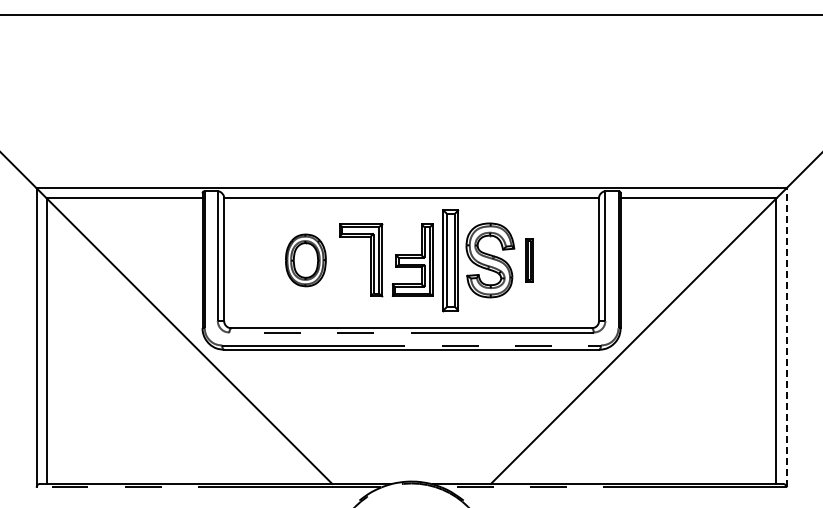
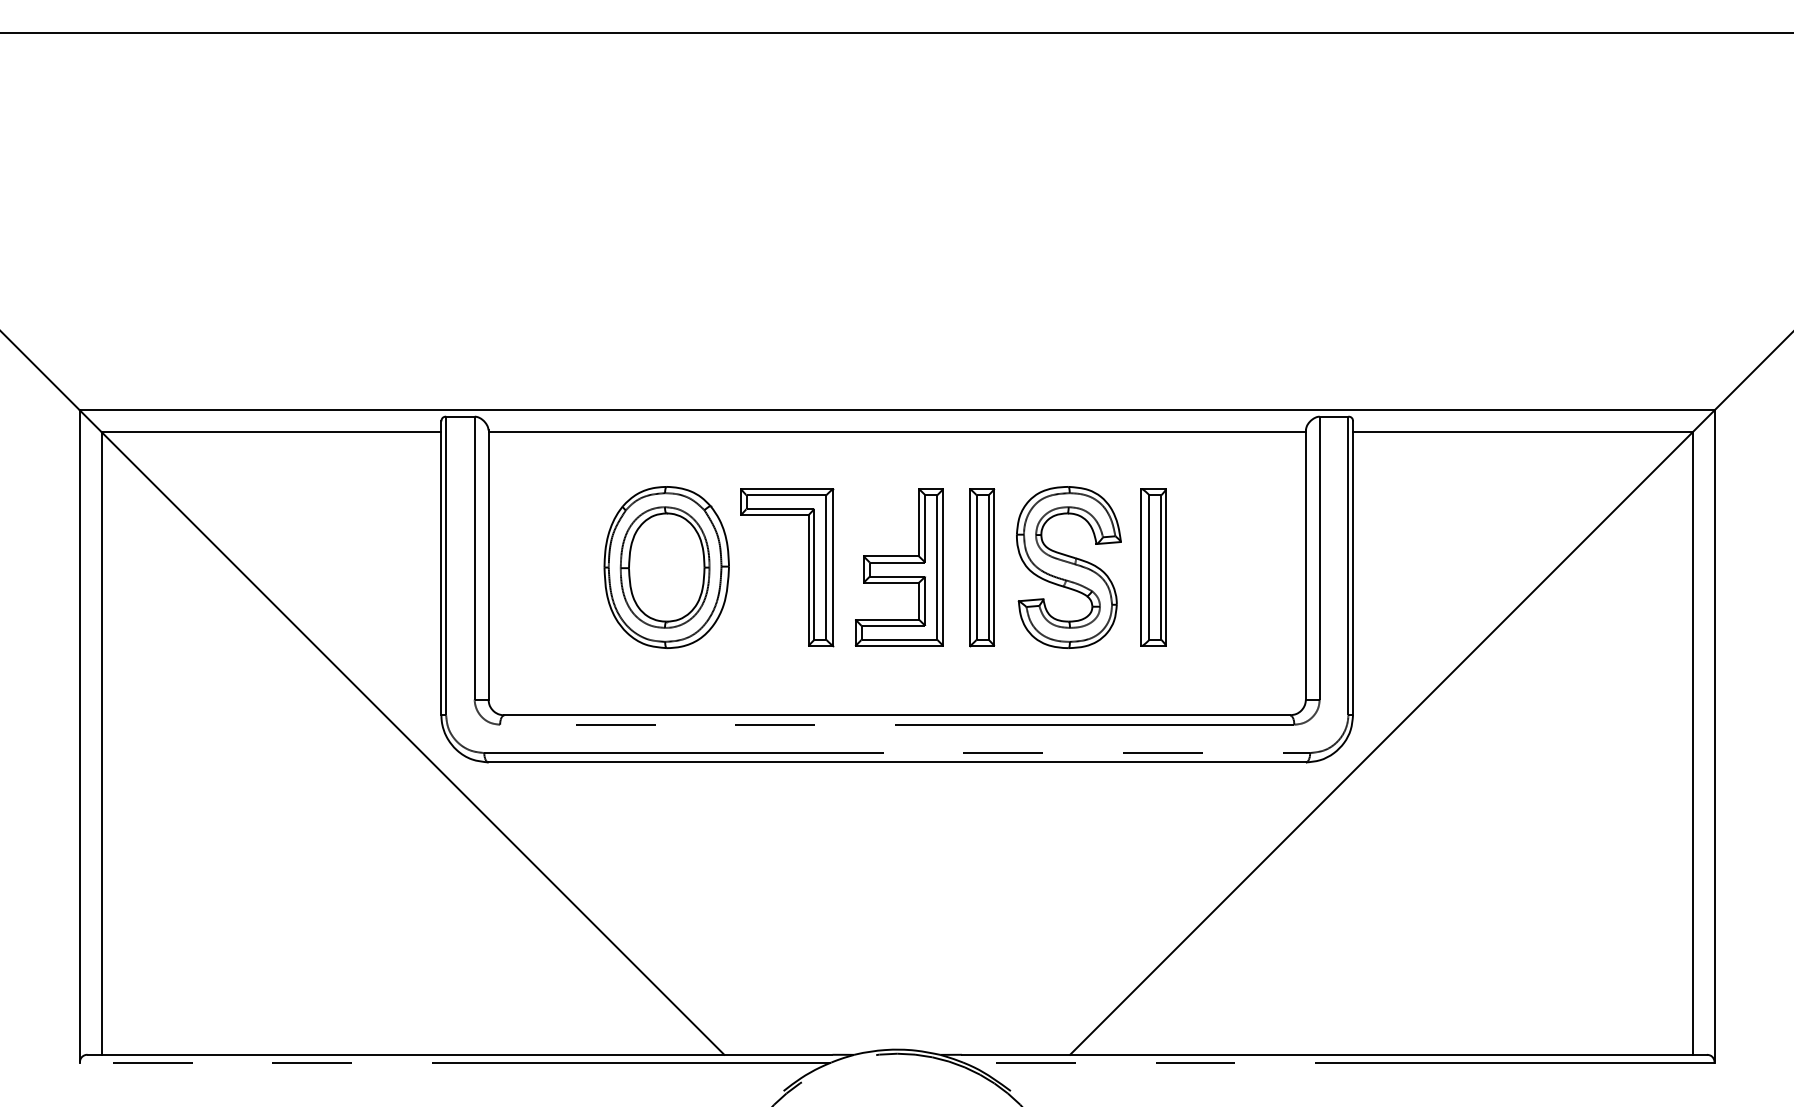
part: (305, 260) -> (665, 567), size x1.43
part: (450, 260) -> (982, 567), size x0.71
part: (529, 260) -> (1154, 567), size x1.67
line: (786, 337) -> (1714, 735), dashed -> solid

